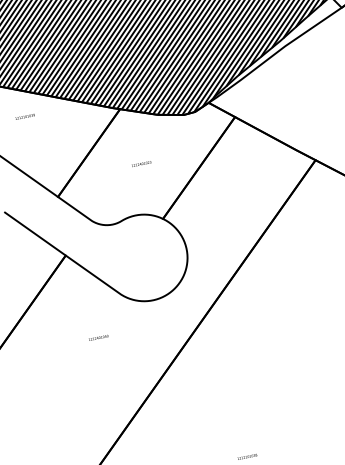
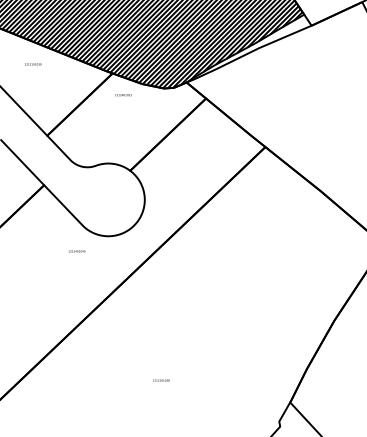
text: (141, 164) -> (123, 95), moved
text: (99, 337) -> (77, 251), moved

